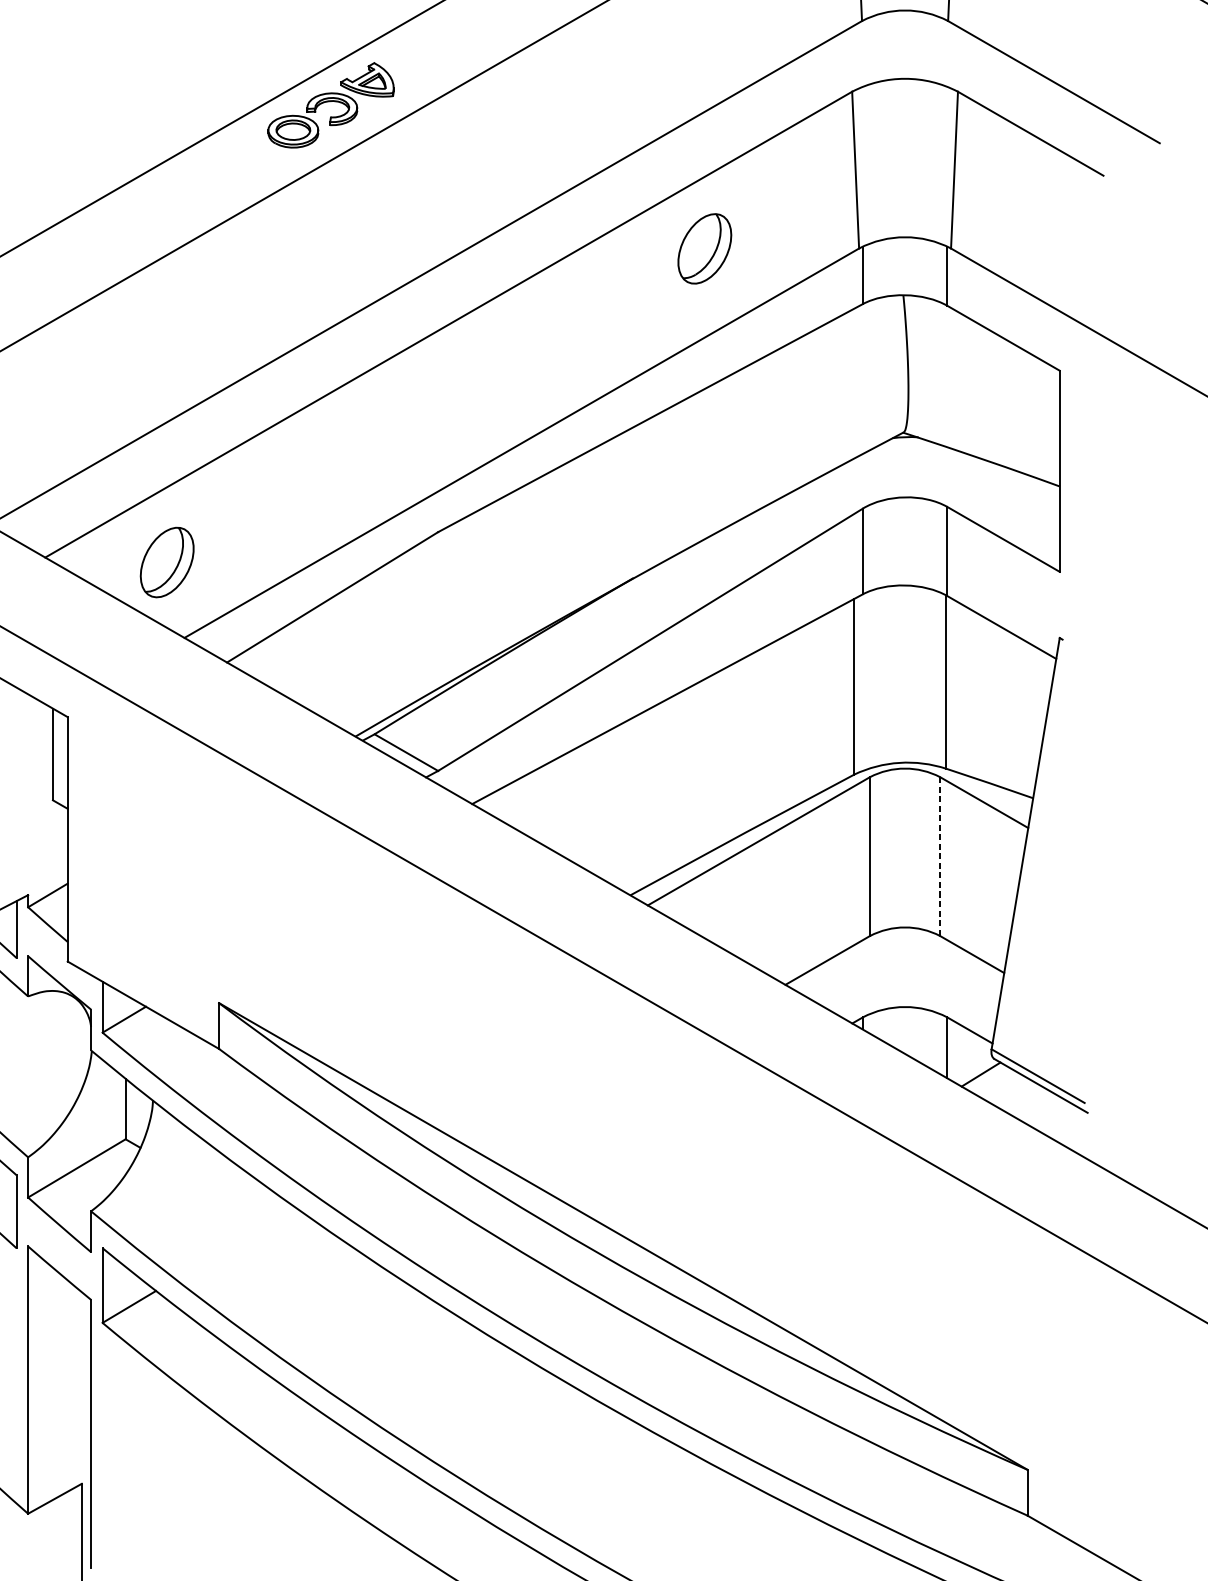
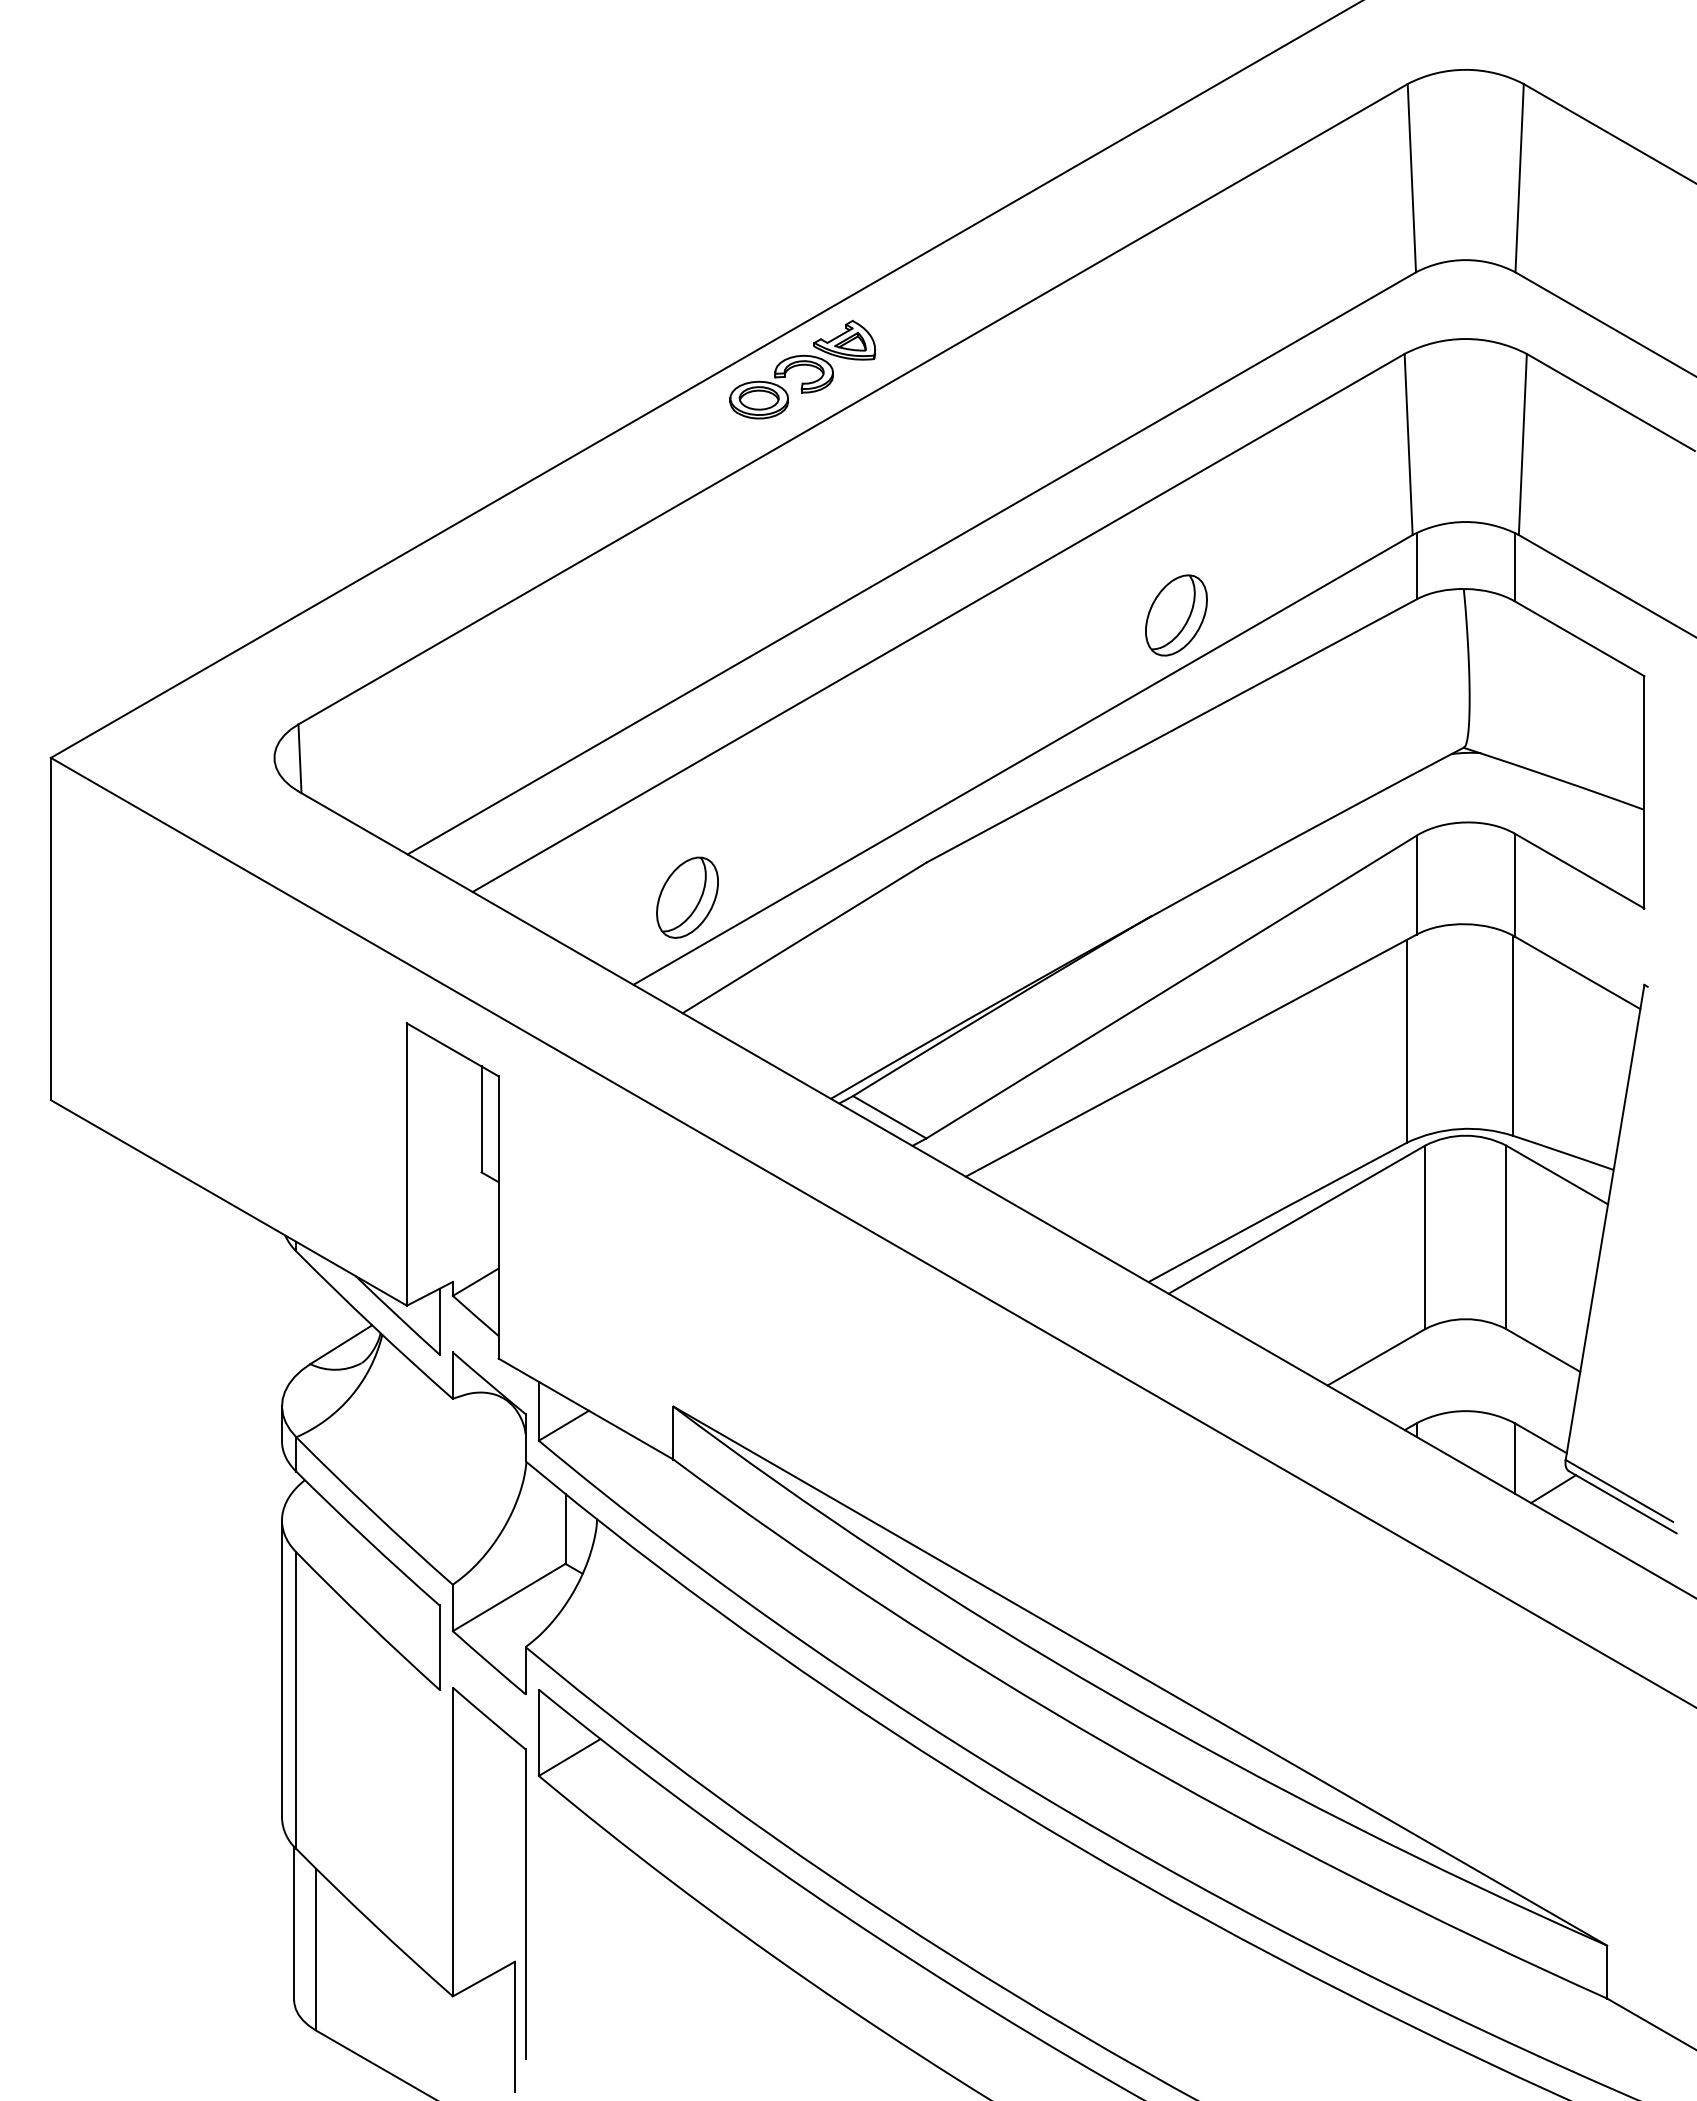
part: (704, 248) -> (1176, 615), moved
part: (167, 562) -> (687, 897), moved
line: (940, 856) -> (1506, 1237), dashed -> solid

